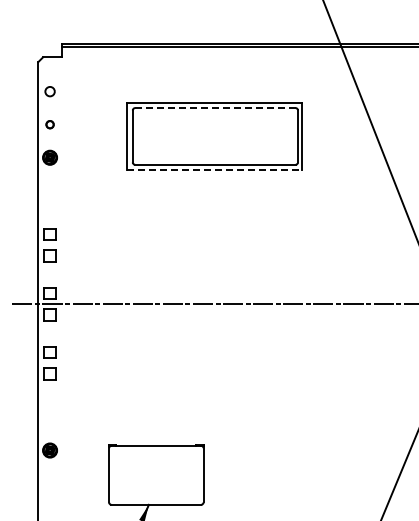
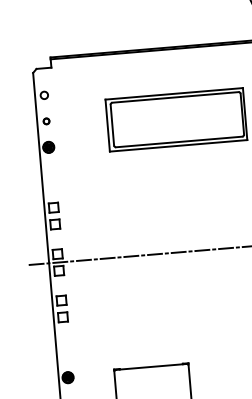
line: (215, 108) -> (175, 97), dashed -> solid
line: (214, 169) -> (178, 145), dashed -> solid

